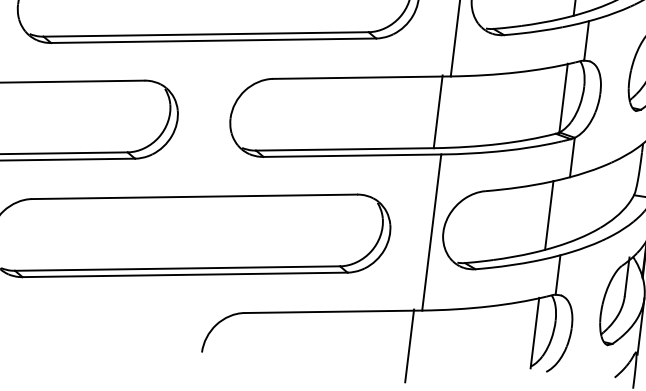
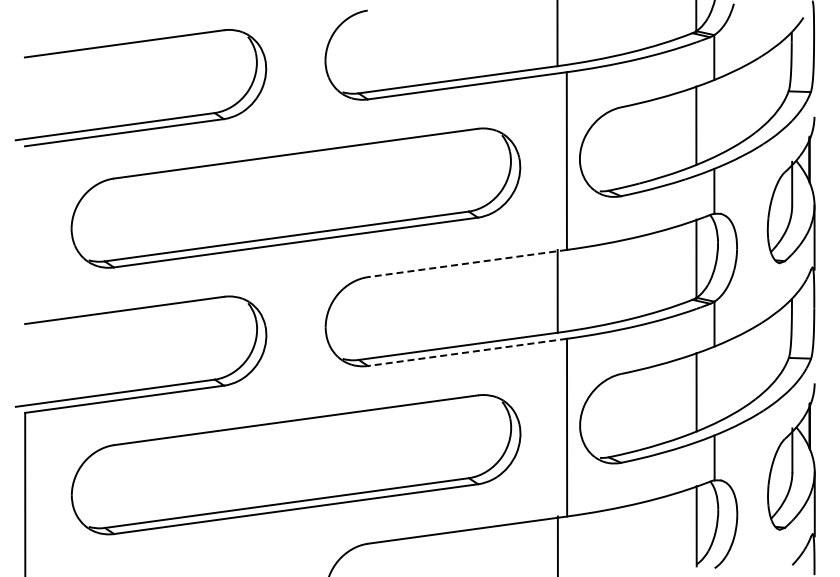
line: (361, 77) -> (466, 263), solid -> dashed
line: (352, 155) -> (467, 352), solid -> dashed

